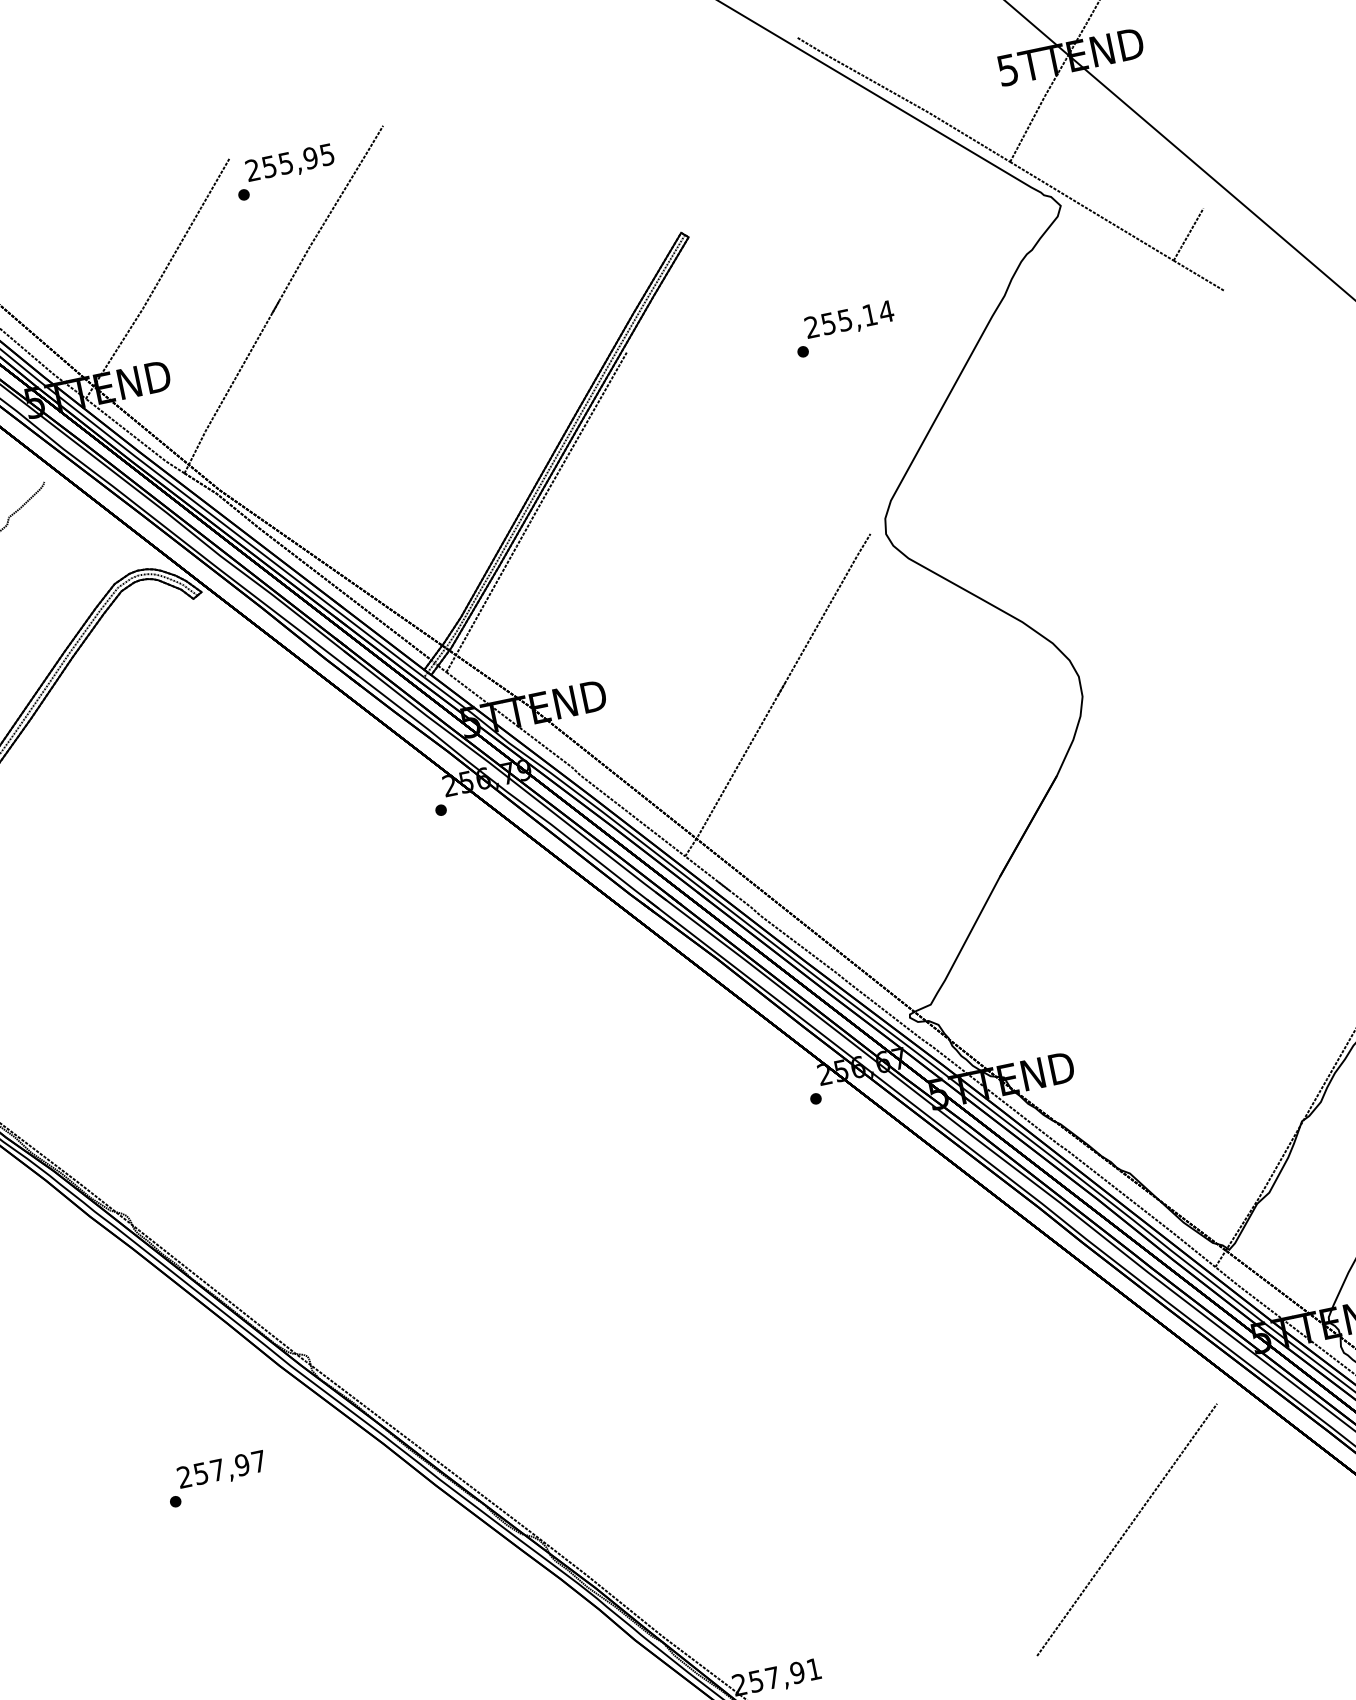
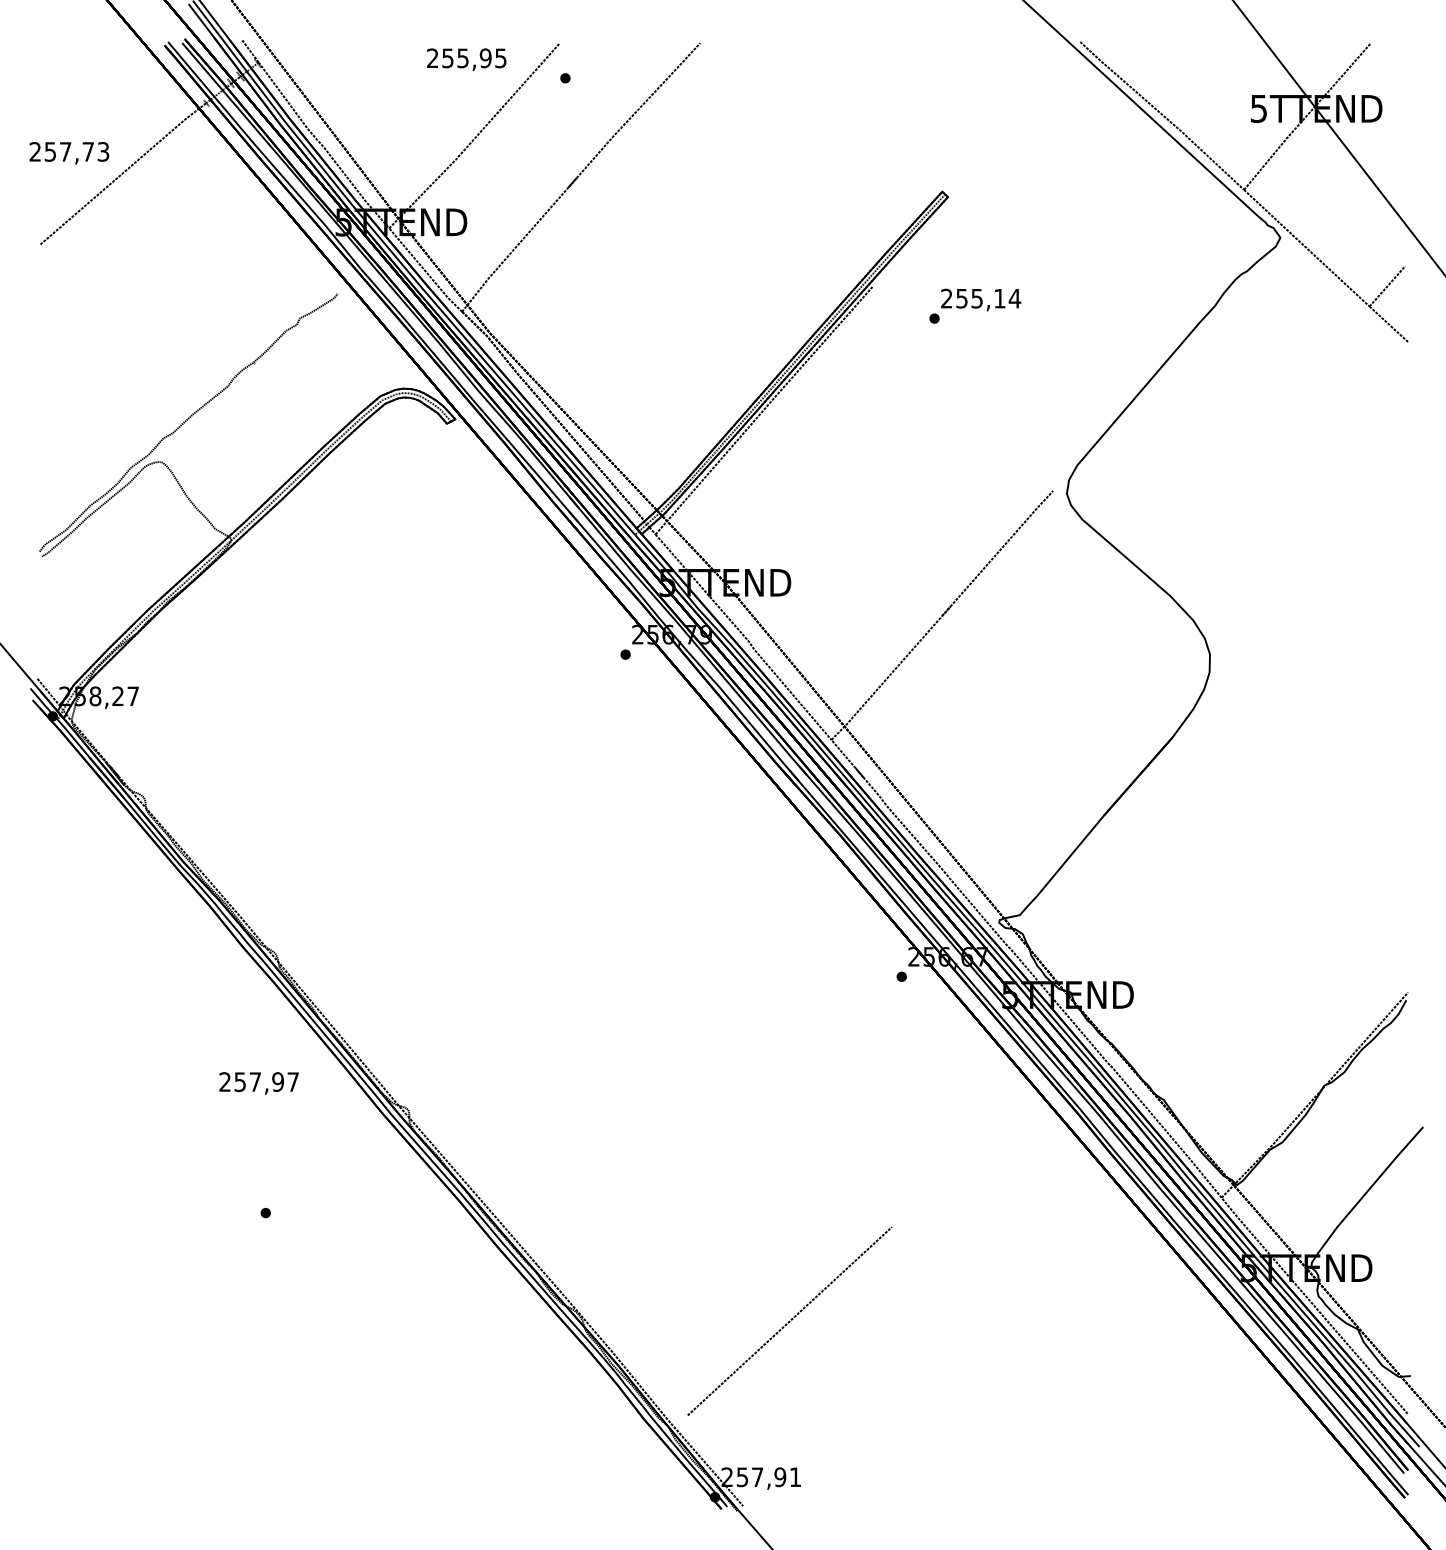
text: (289, 163) -> (466, 59), moved
text: (844, 328) -> (975, 305), moved
text: (221, 1471) -> (258, 1083), moved
curve: (1126, 1529) -> (789, 1320), moved

